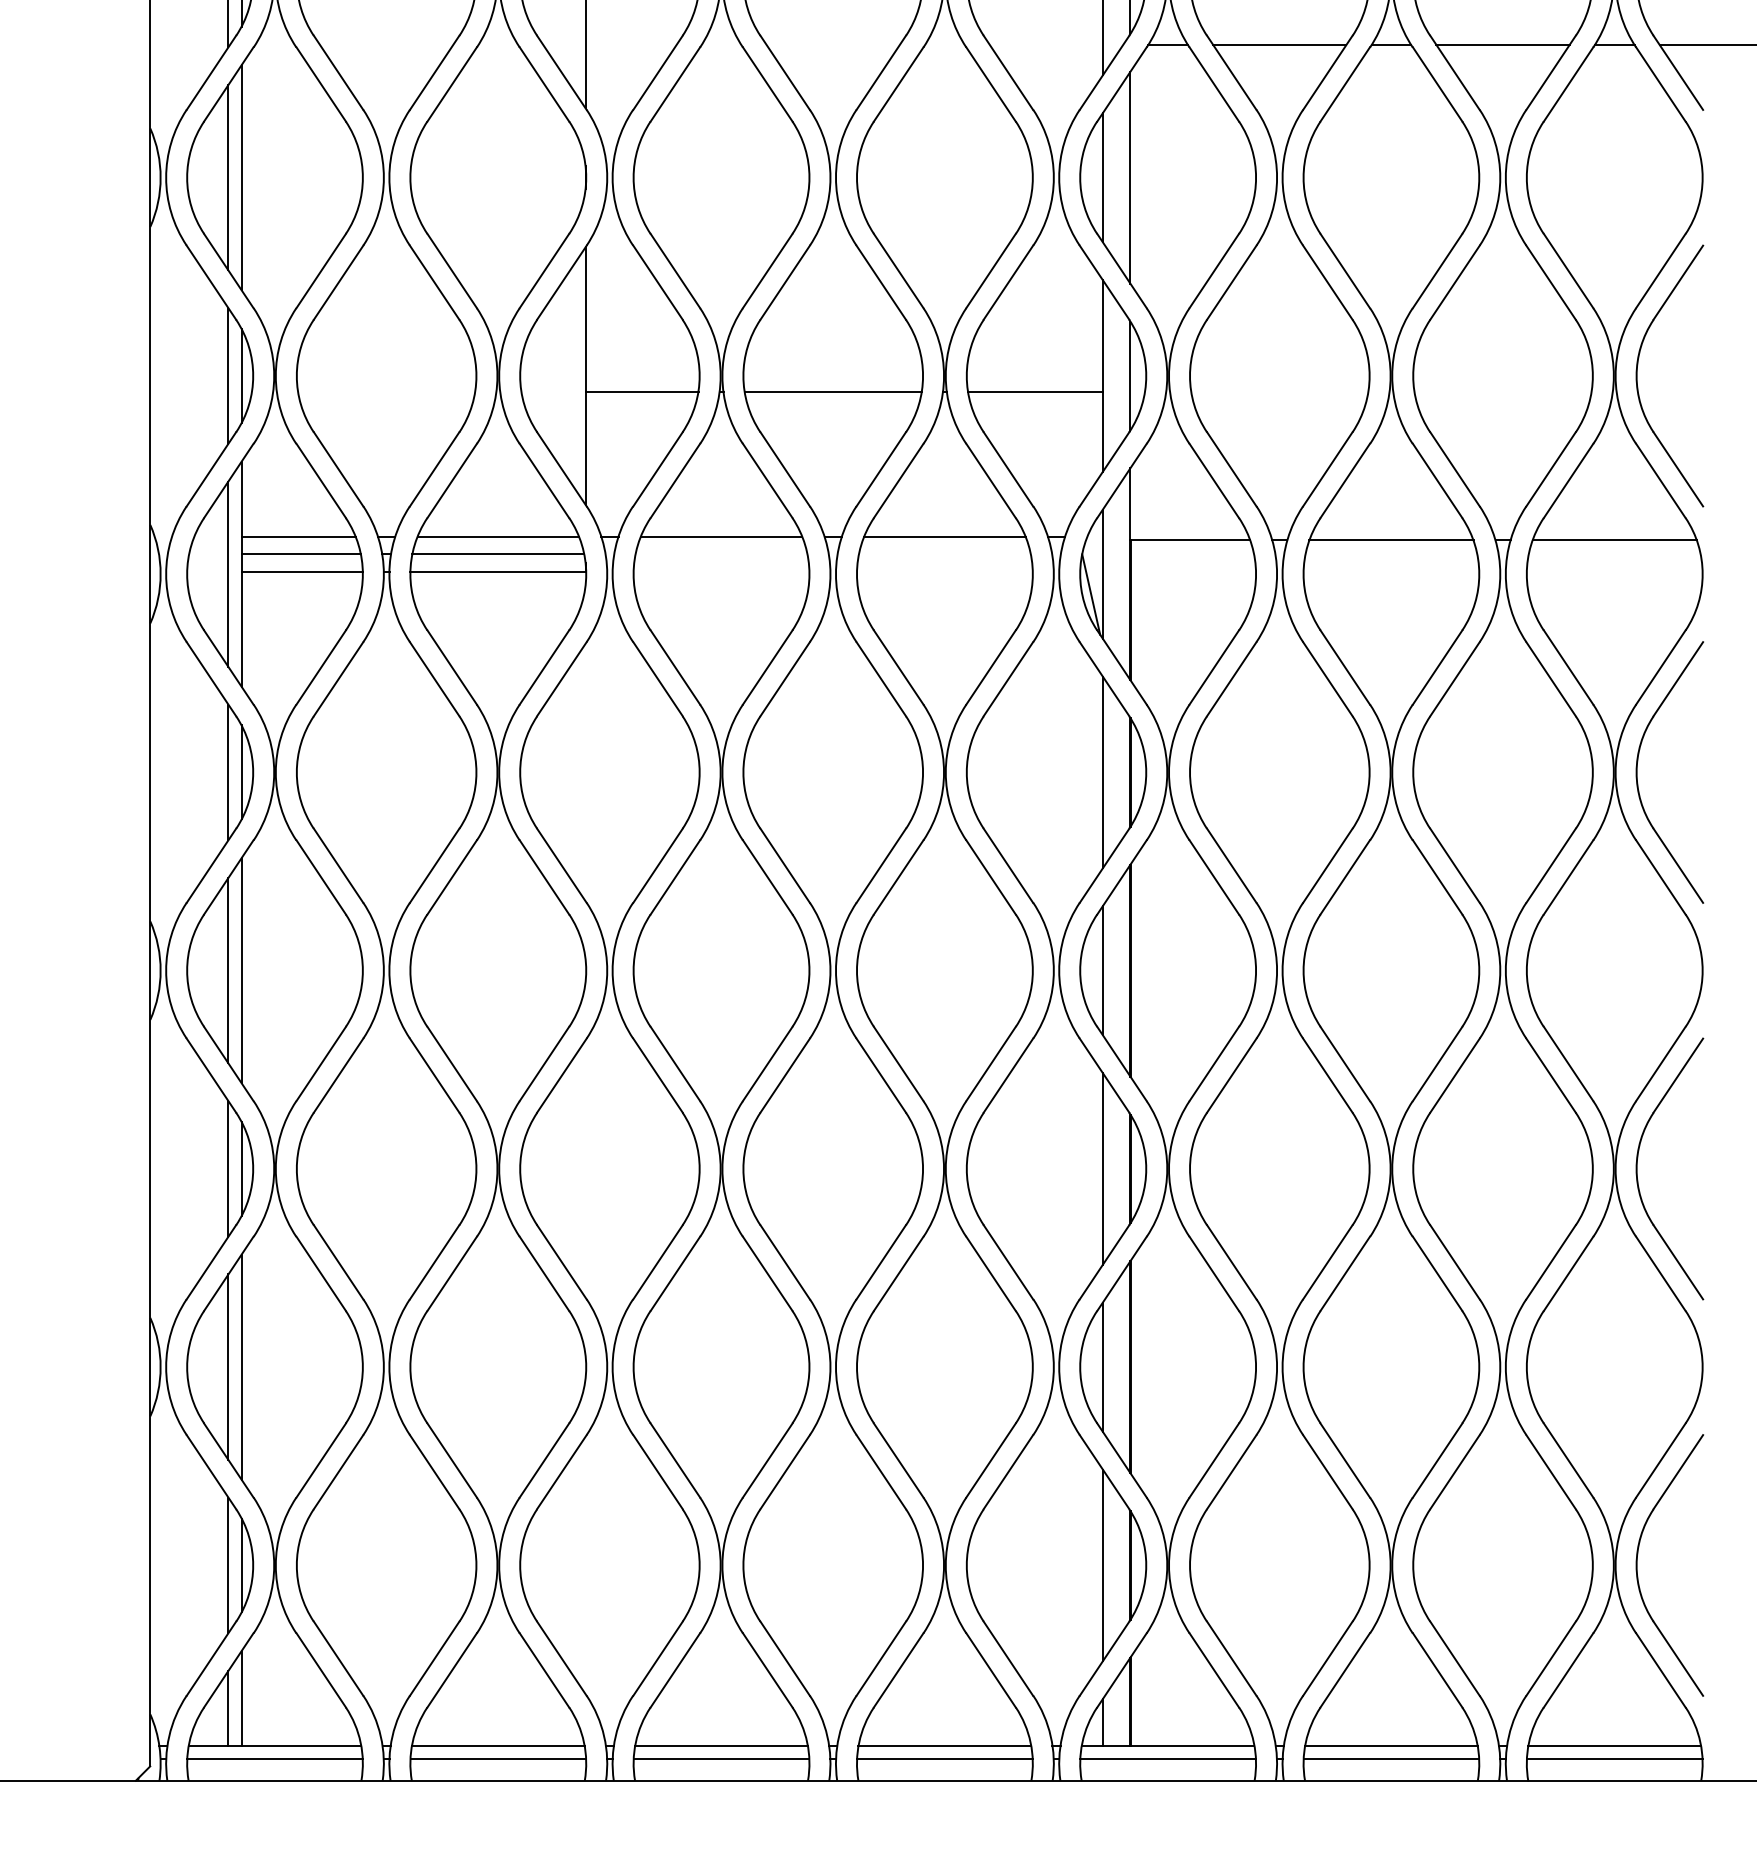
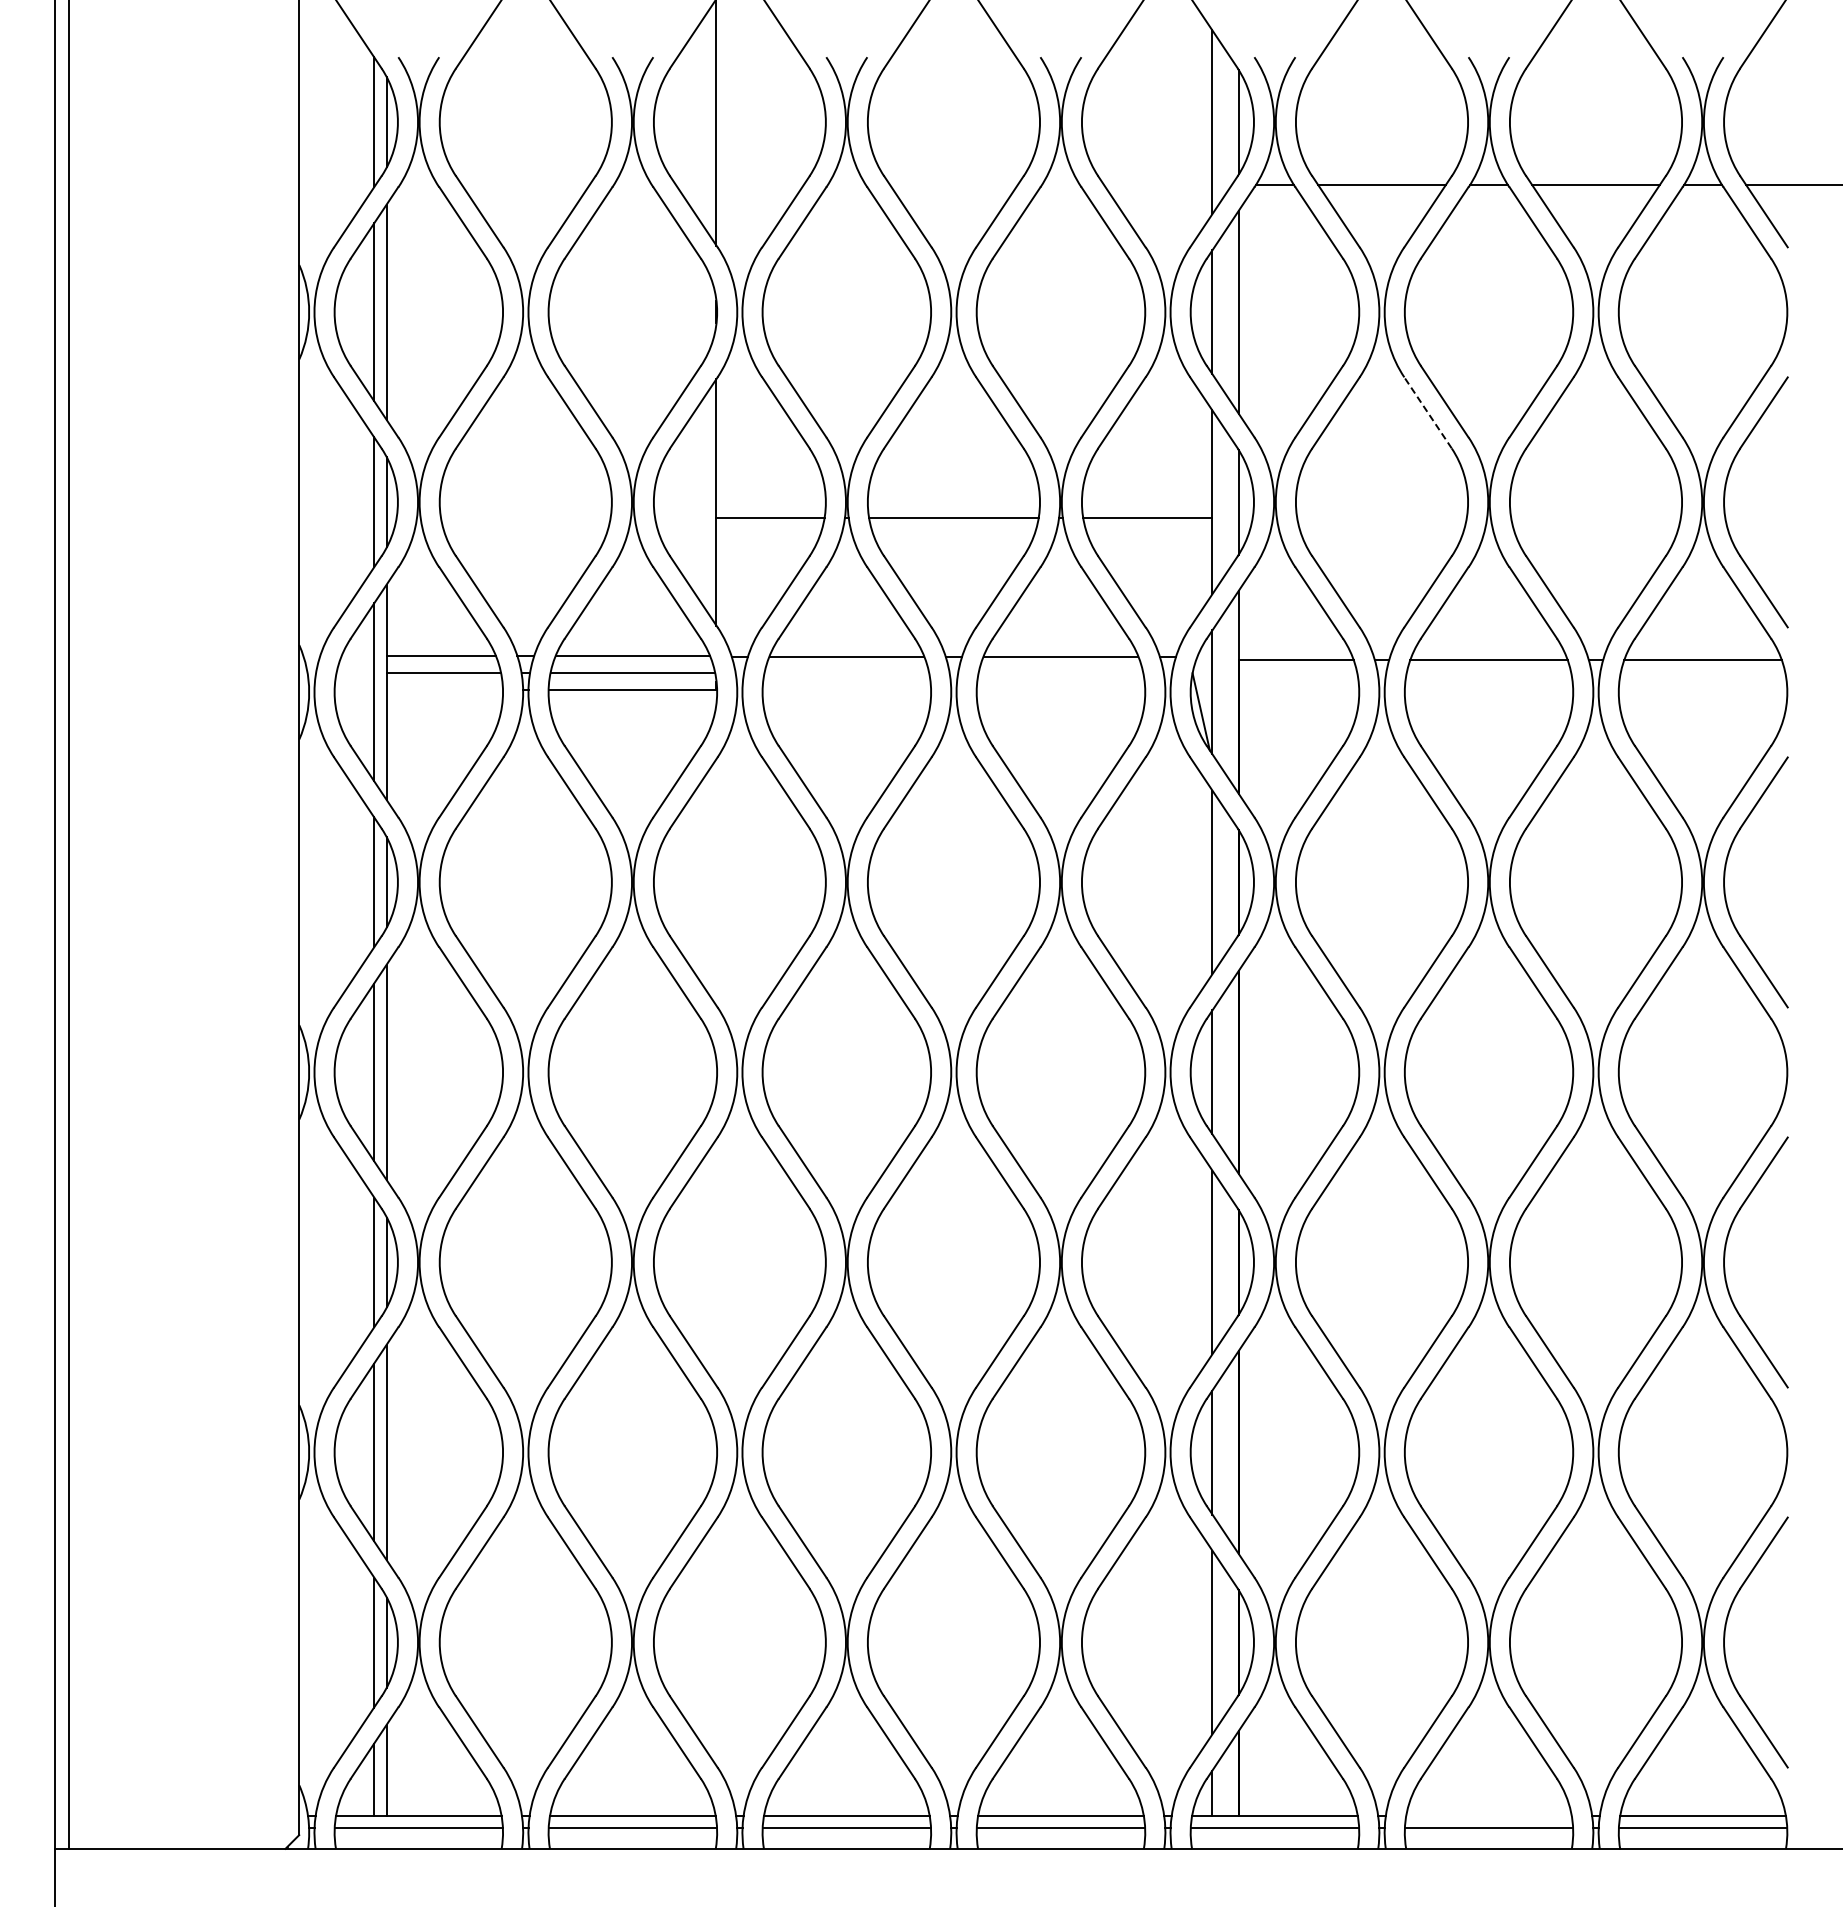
line: (1328, 282) -> (1428, 412), solid -> dashed
line: (301, 571) -> (444, 689), removed
line: (1390, 1745) -> (1488, 1815), removed

